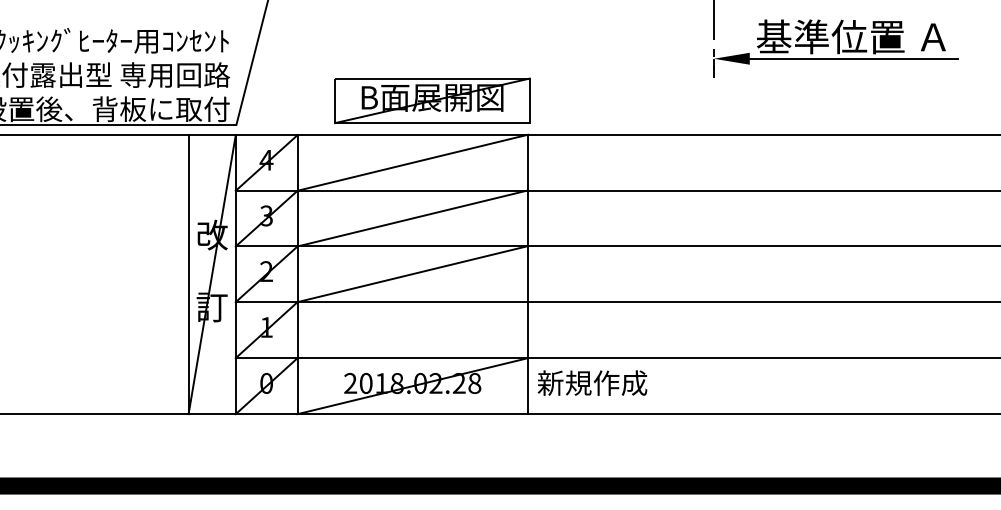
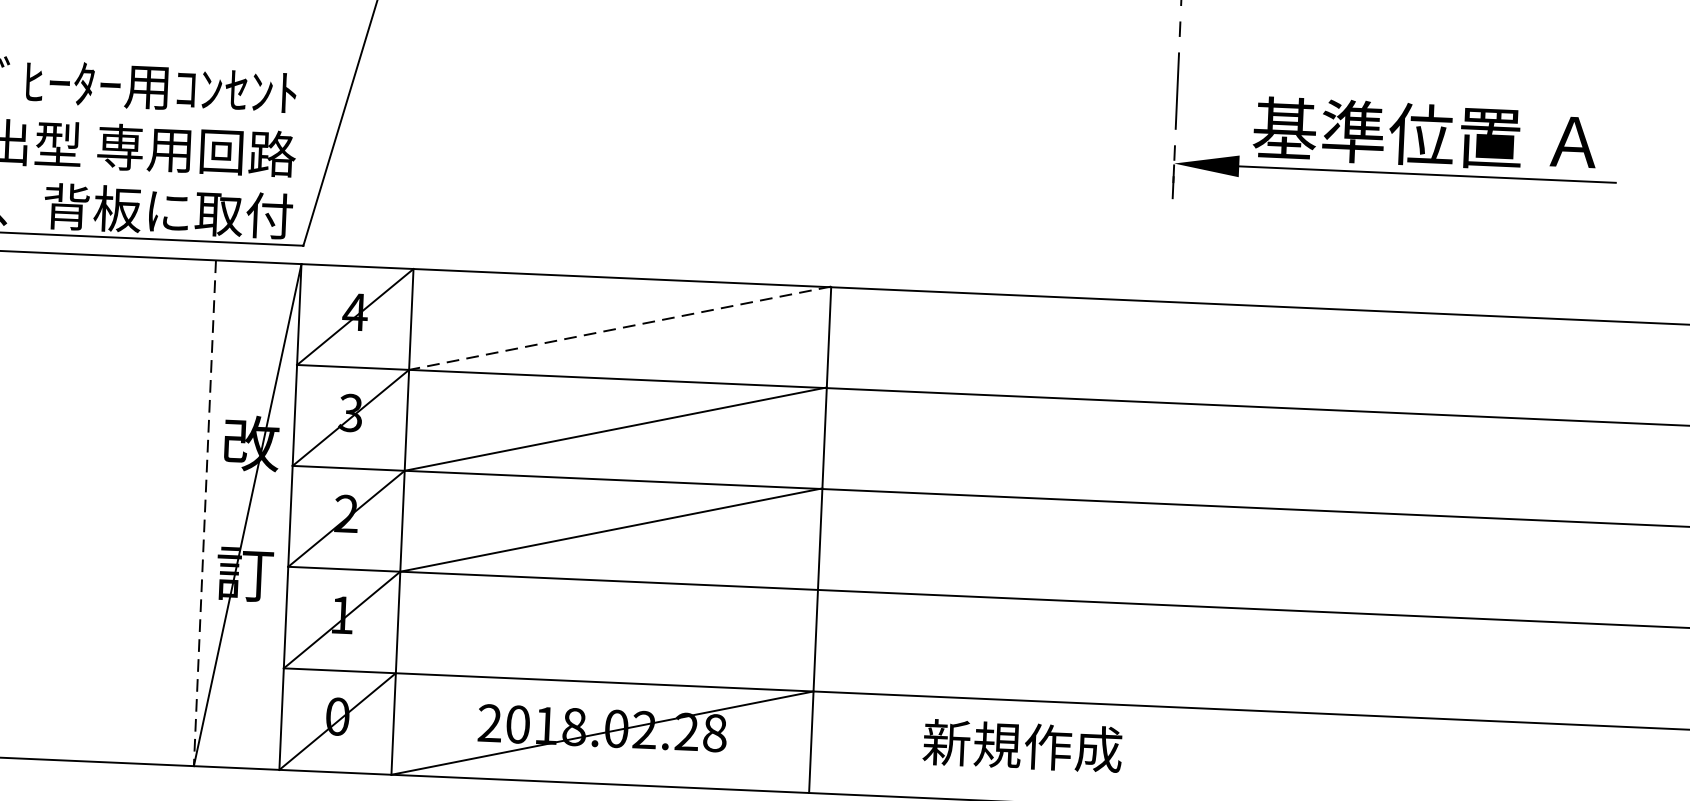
part: (432, 100) -> (660, 216), removed
line: (412, 162) -> (619, 327), solid -> dashed
line: (188, 274) -> (204, 512), solid -> dashed
text: (592, 382) -> (1022, 744), moved

